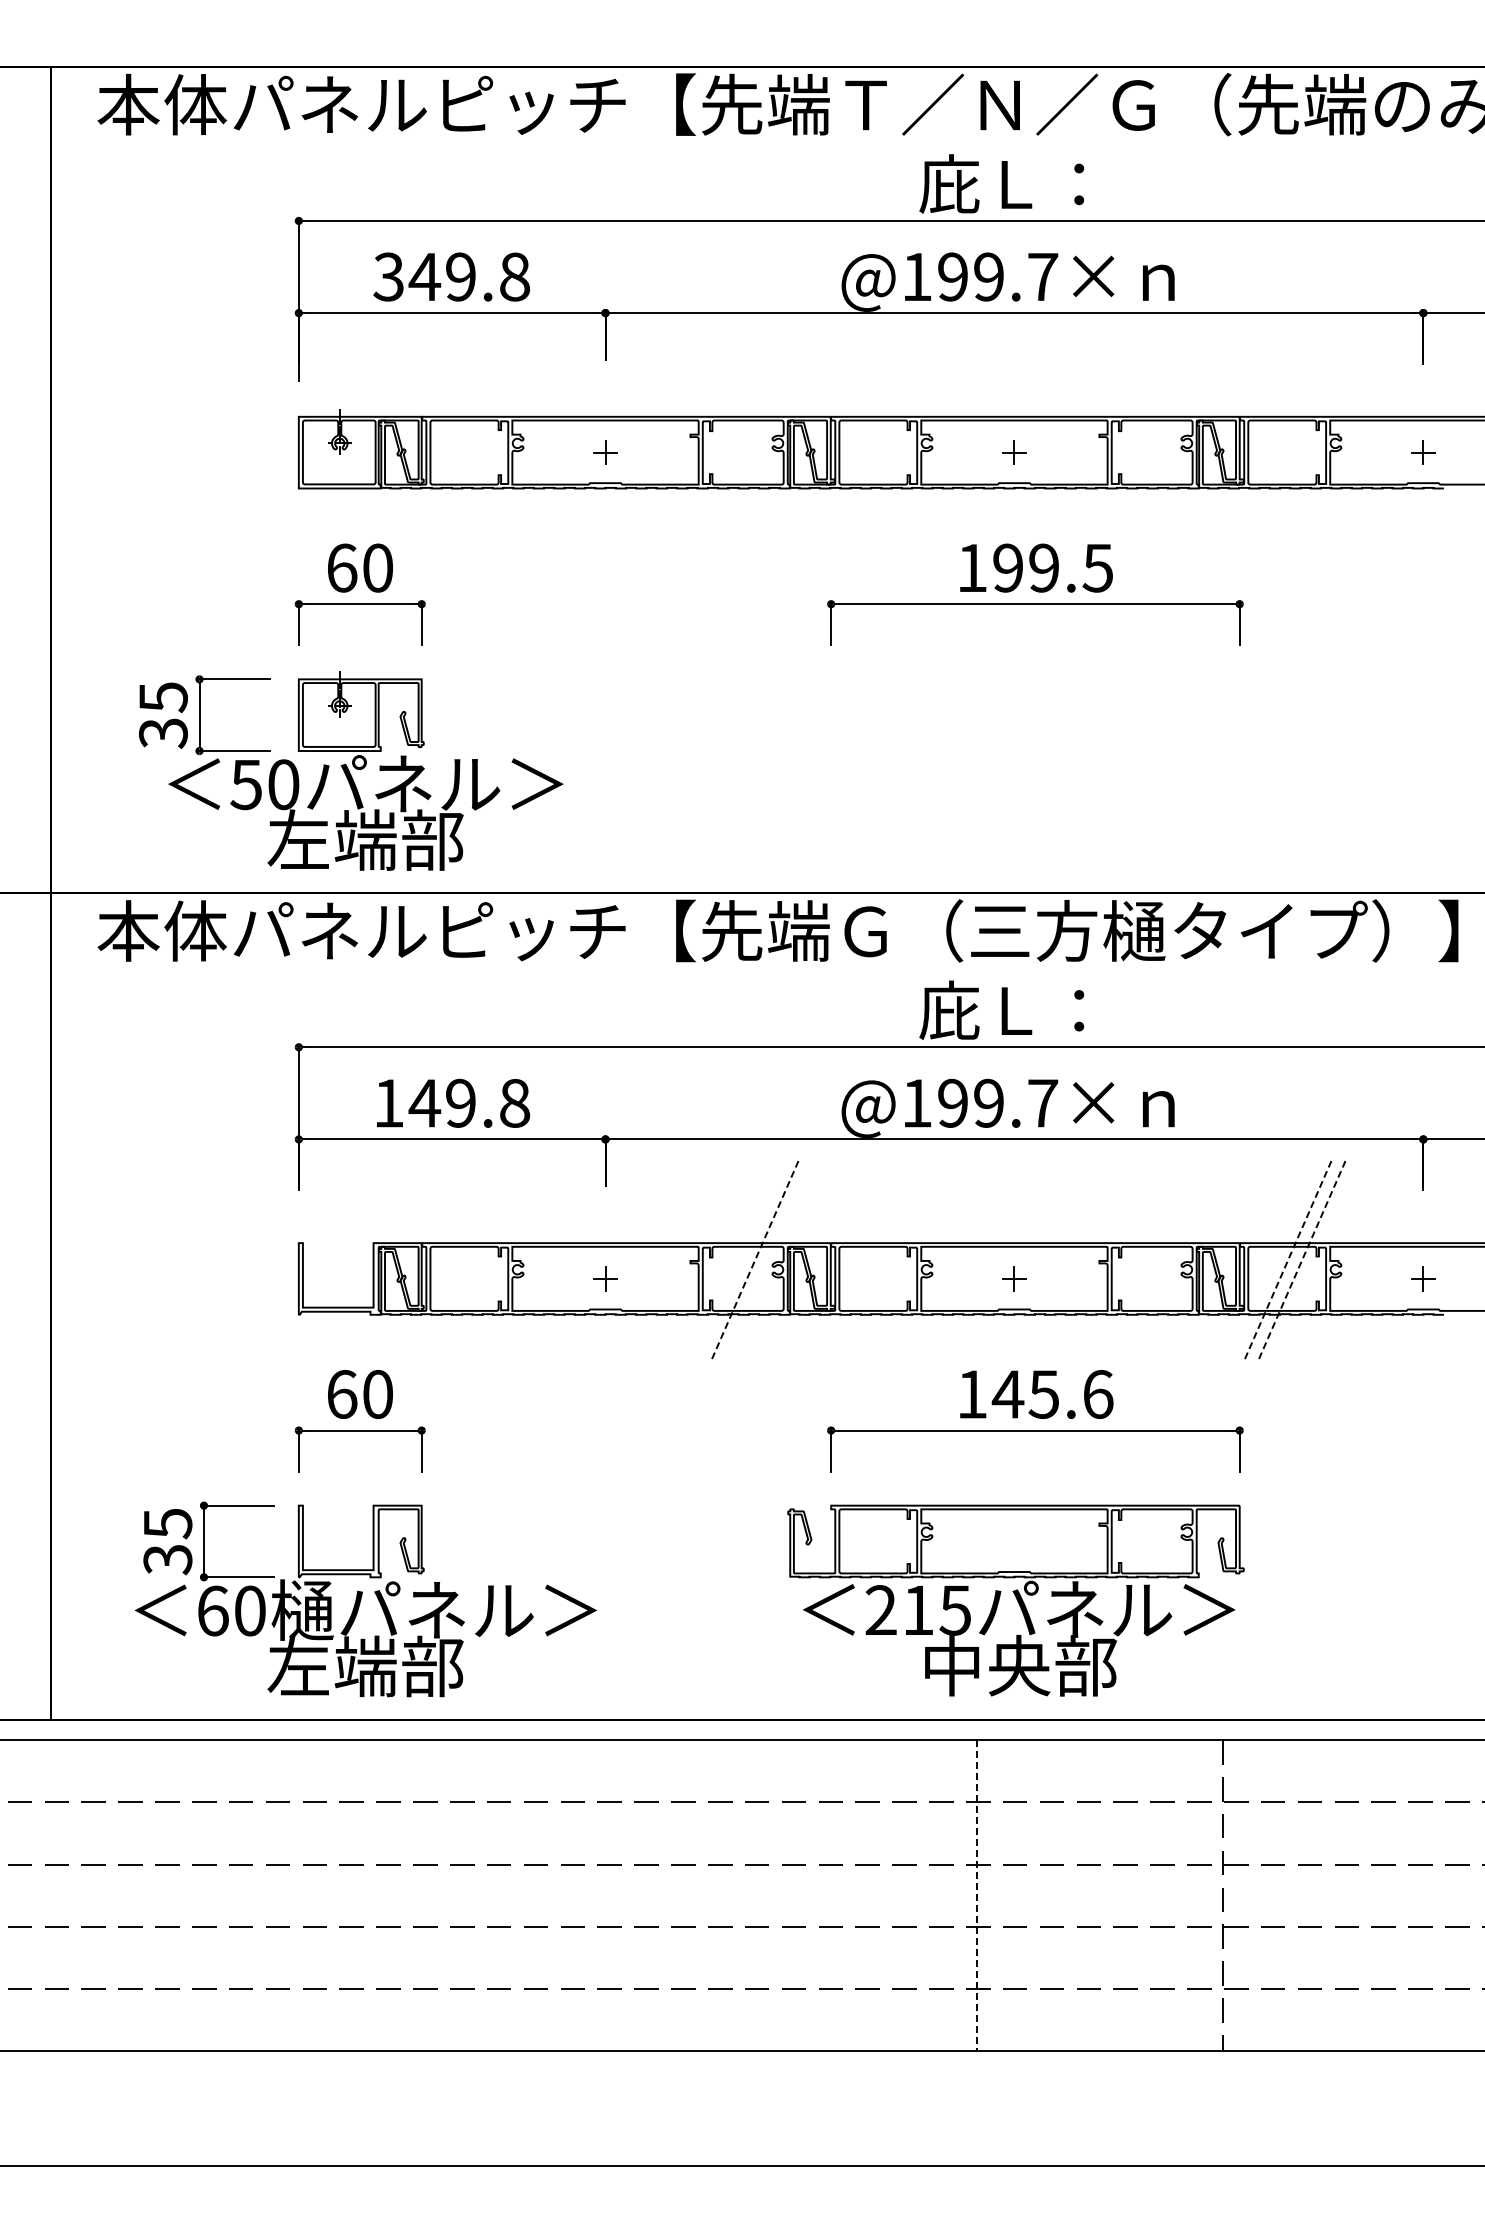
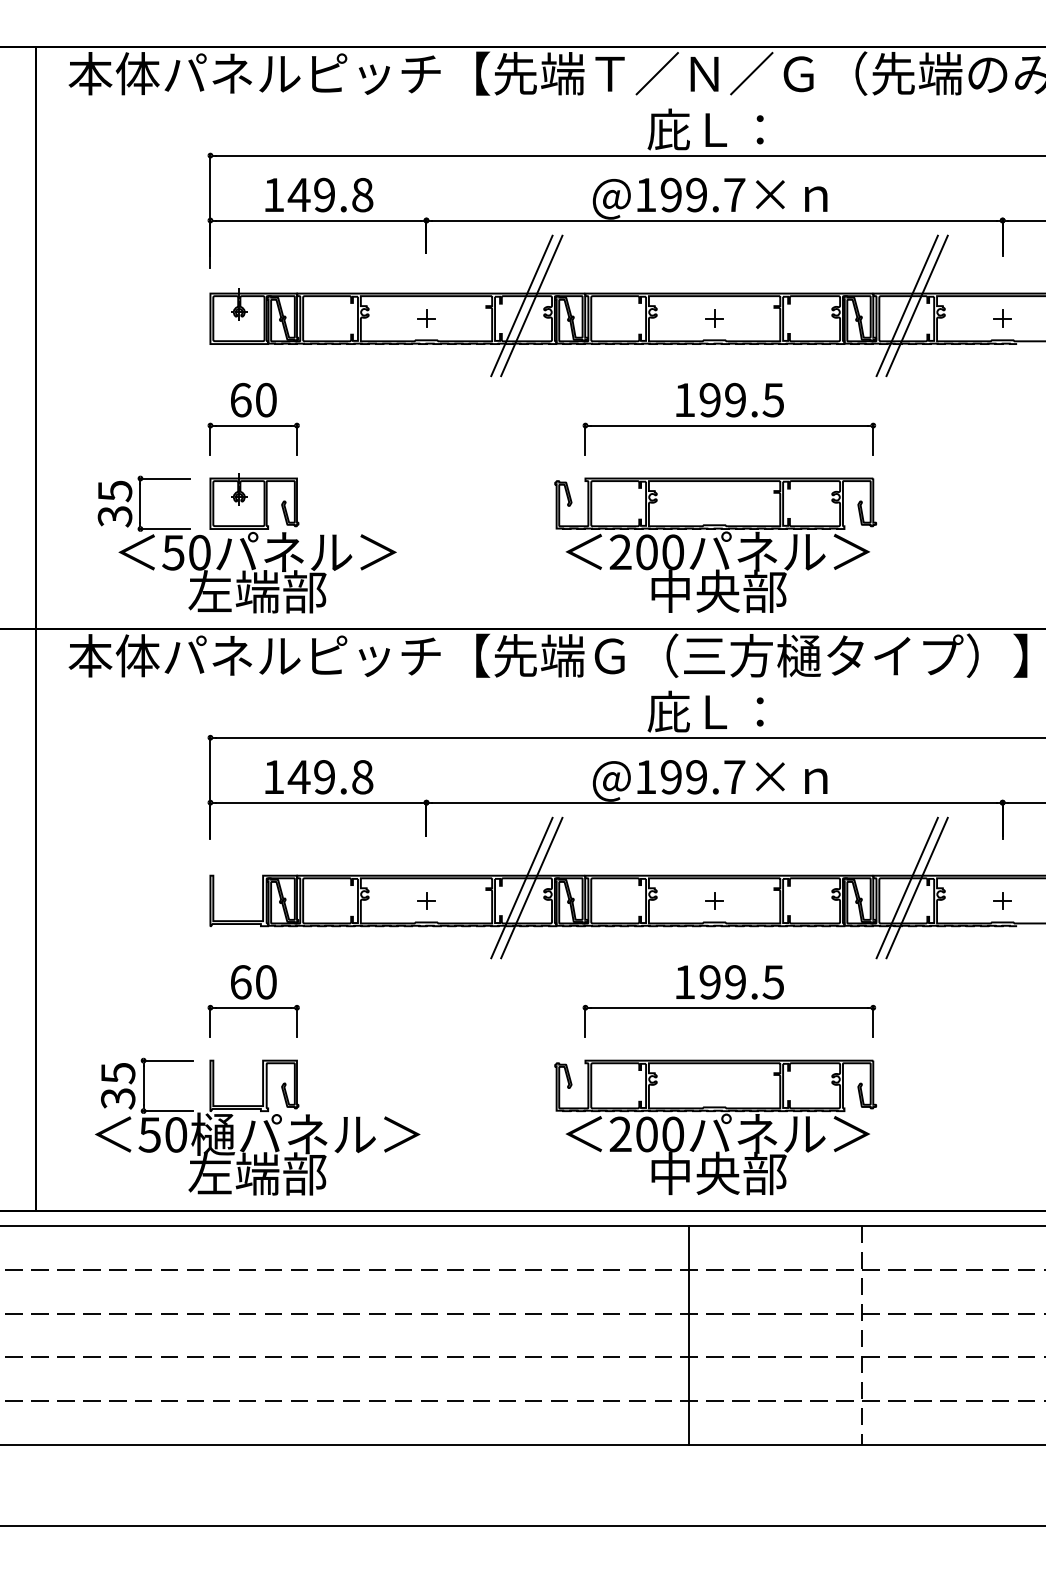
text: (388, 276) -> (273, 194), 349.8 -> 149.8
line: (740, 433) -> (521, 305), added
line: (754, 433) -> (531, 305), added
line: (1287, 433) -> (906, 305), added
line: (1301, 433) -> (916, 305), added
part: (1015, 774) -> (715, 545), added
line: (740, 1260) -> (521, 887), added
line: (755, 1260) -> (532, 887), dashed -> solid
line: (1287, 1260) -> (906, 887), dashed -> solid
line: (1301, 1260) -> (916, 887), dashed -> solid
text: (1052, 1394) -> (741, 982), 145.6 -> 199.5
text: (212, 1610) -> (149, 1134), 60 -> 50
text: (937, 1610) -> (660, 1134), 215 -> 200
line: (977, 1895) -> (688, 1335), dashed -> solid

